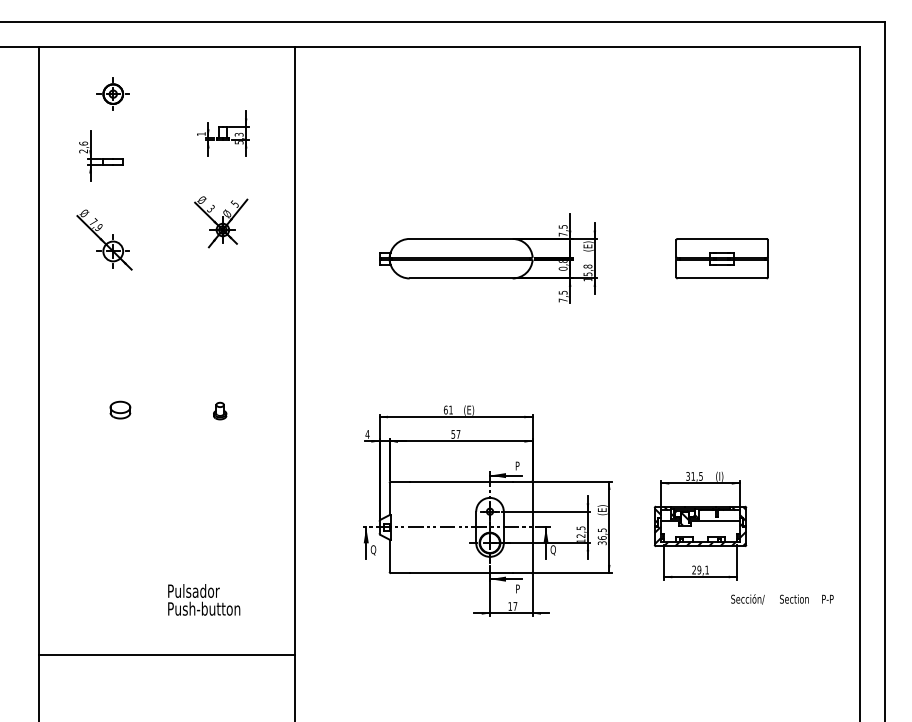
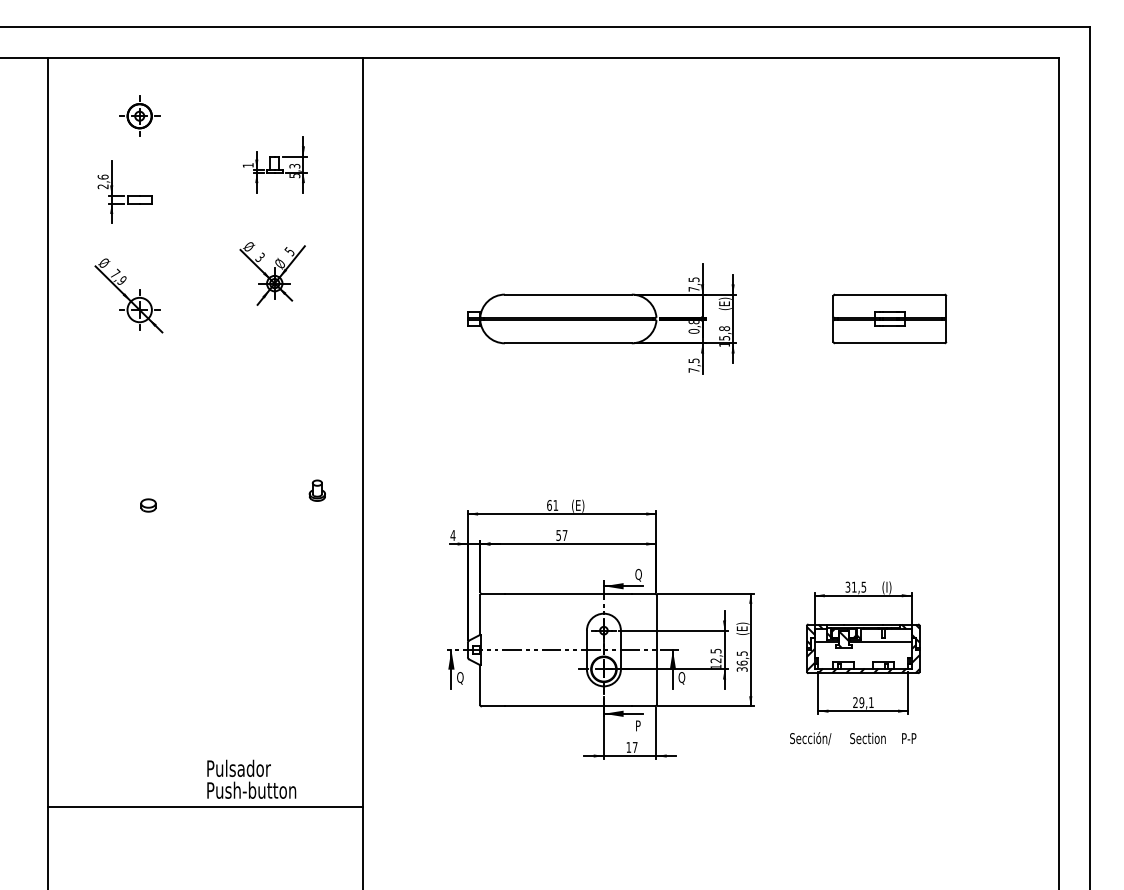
part: (120, 410) -> (148, 505), size x0.6
part: (219, 410) -> (316, 490), moved
text: (518, 466) -> (638, 574), P -> Q
text: (203, 599) -> (251, 778), moved
text: (782, 599) -> (853, 738), moved

